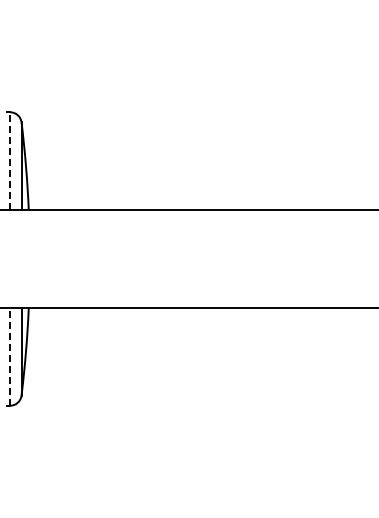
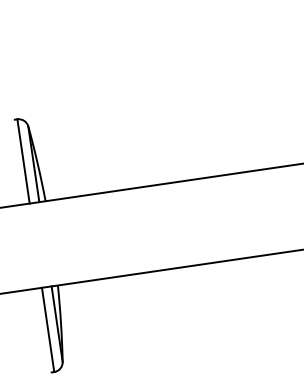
line: (10, 161) -> (23, 161), dashed -> solid
line: (10, 356) -> (48, 329), dashed -> solid

